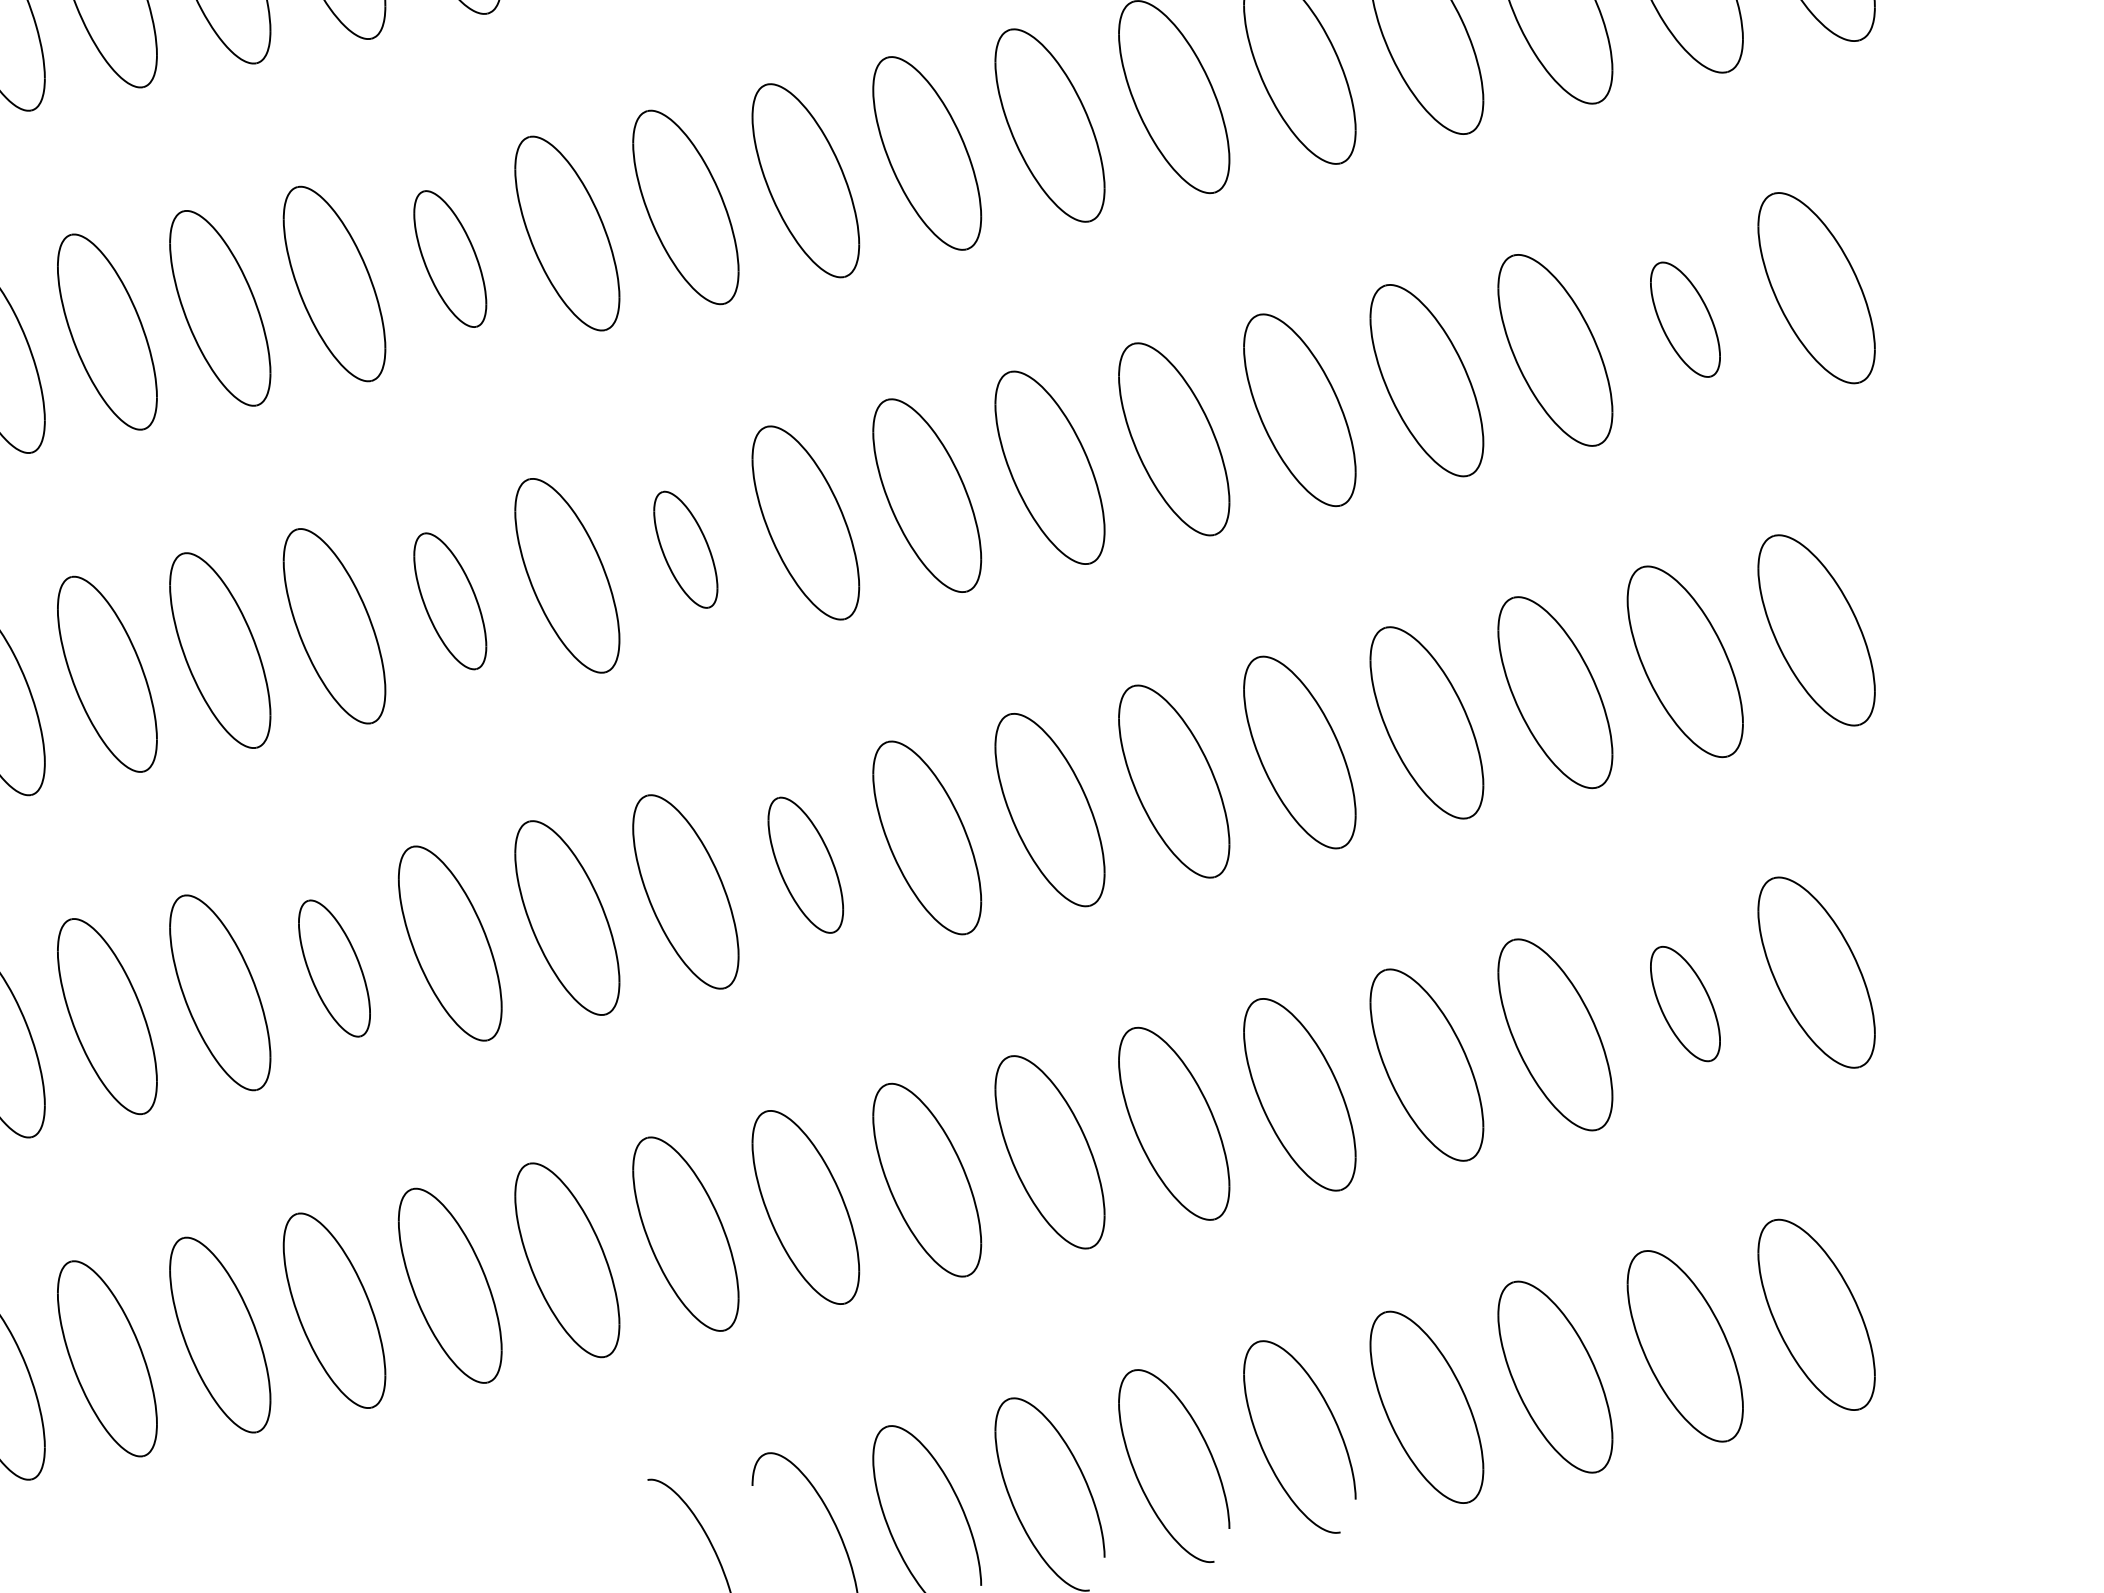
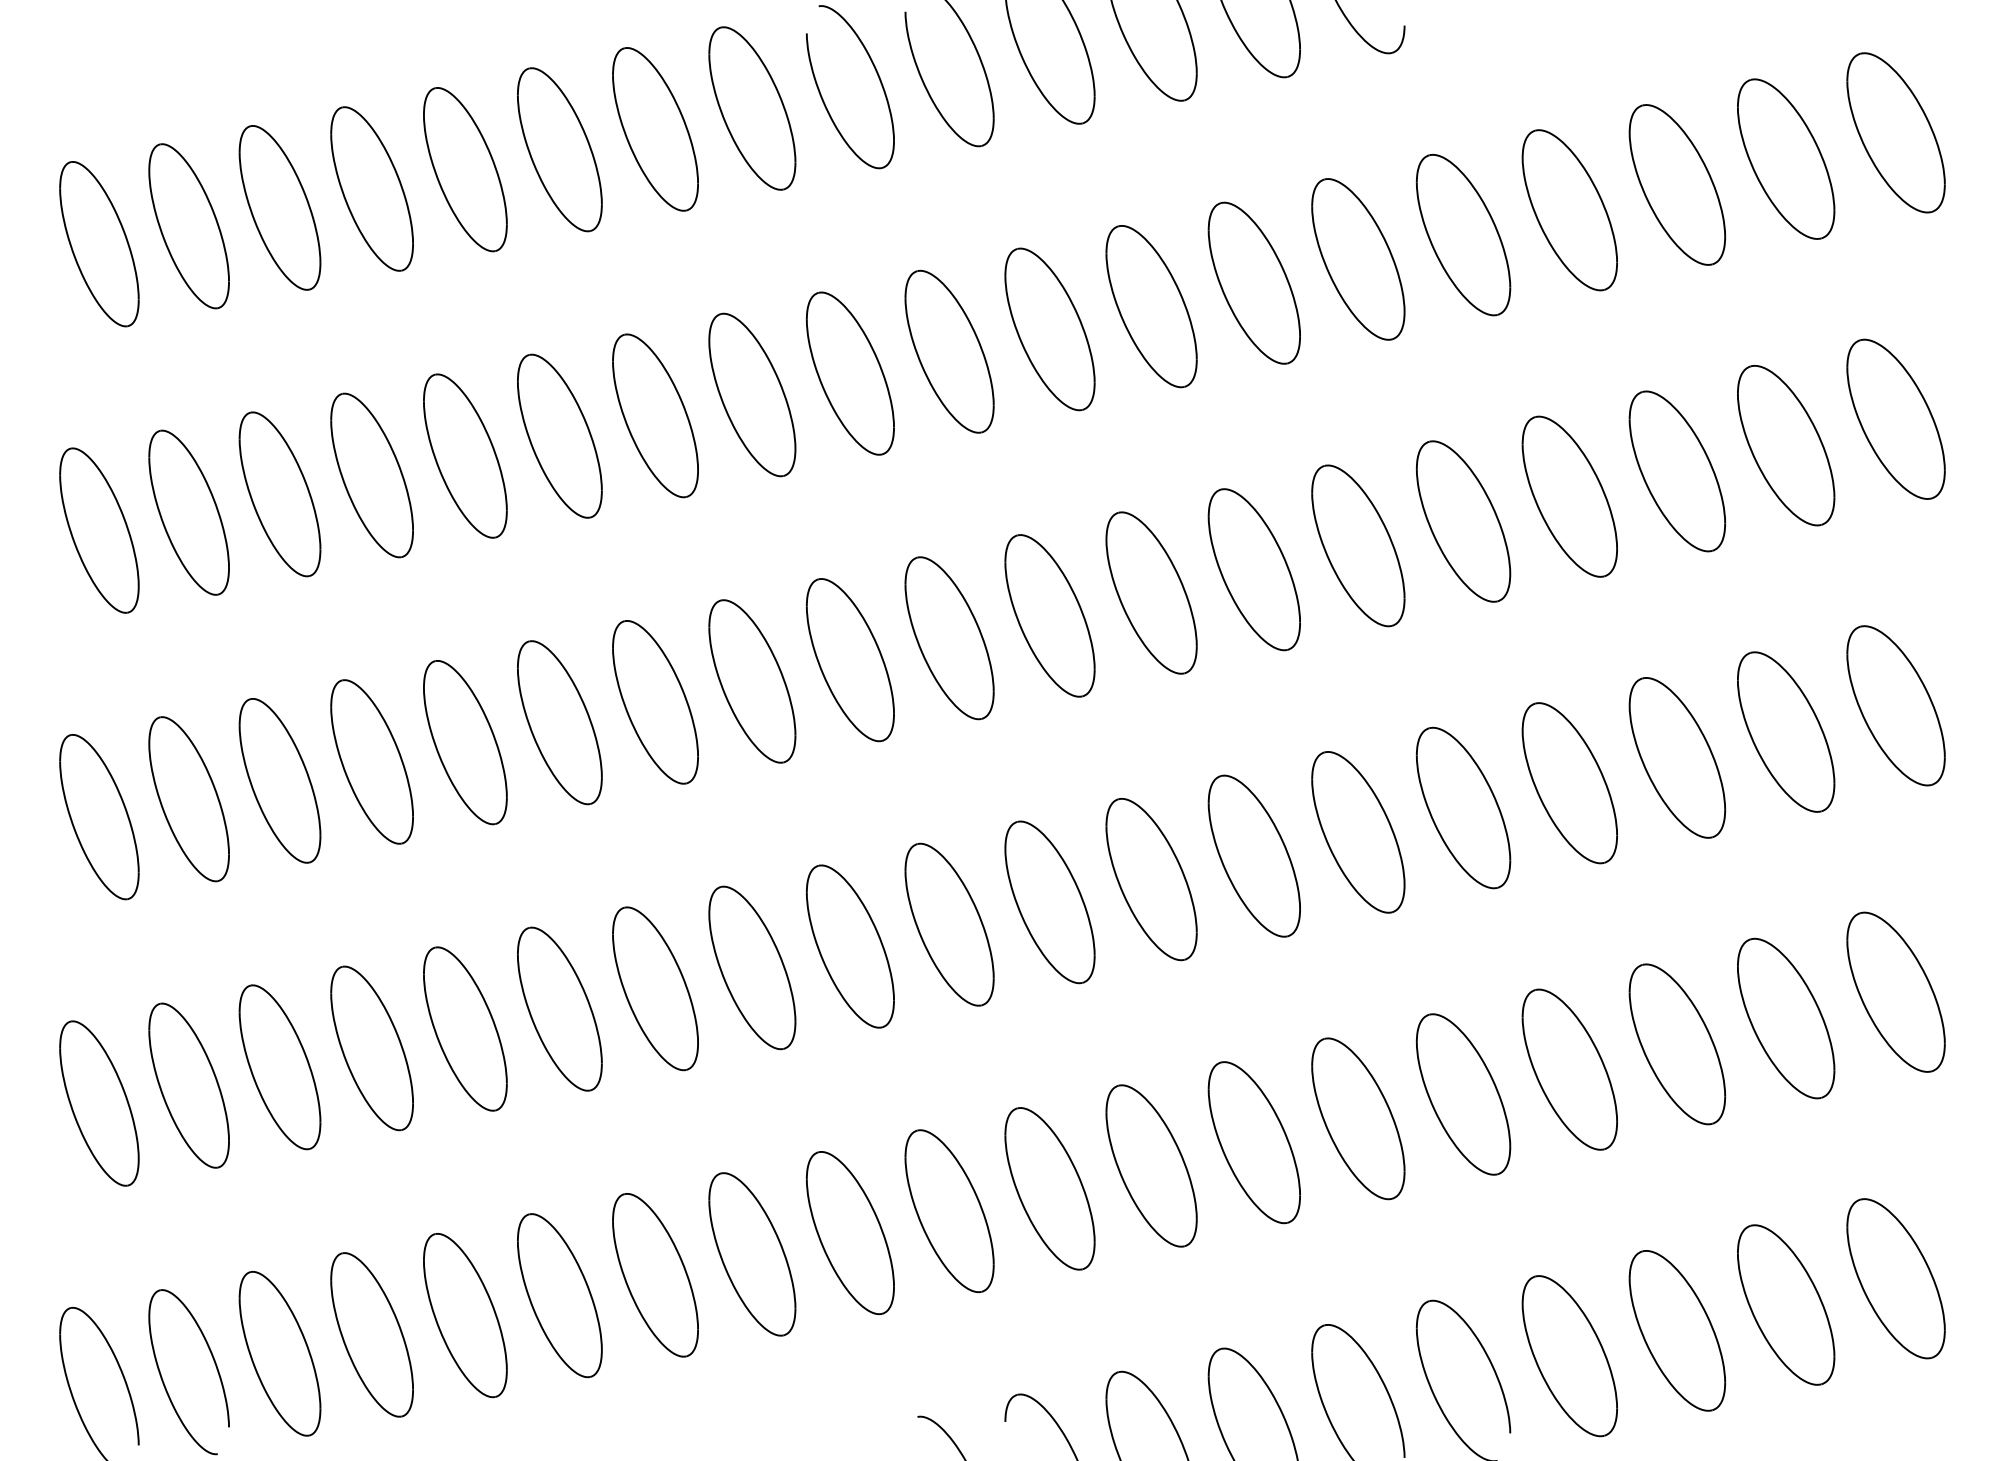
part: (450, 258) -> (752, 394), size x1.43
part: (1685, 319) -> (1786, 445), size x1.67
part: (685, 549) -> (949, 638), size x1.67
part: (450, 601) -> (752, 681), size x1.43
part: (805, 865) -> (1049, 902), size x1.43
part: (334, 968) -> (655, 988), size x1.43
part: (1685, 1003) -> (1786, 1018), size x1.67

